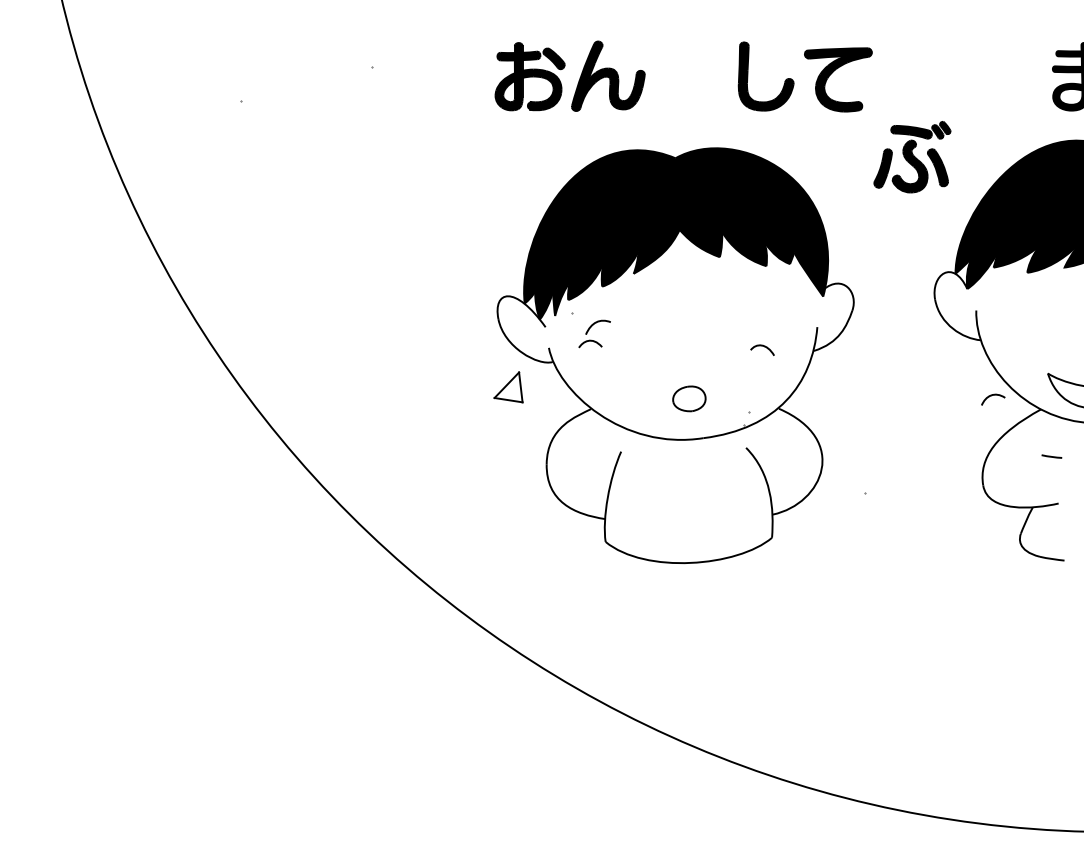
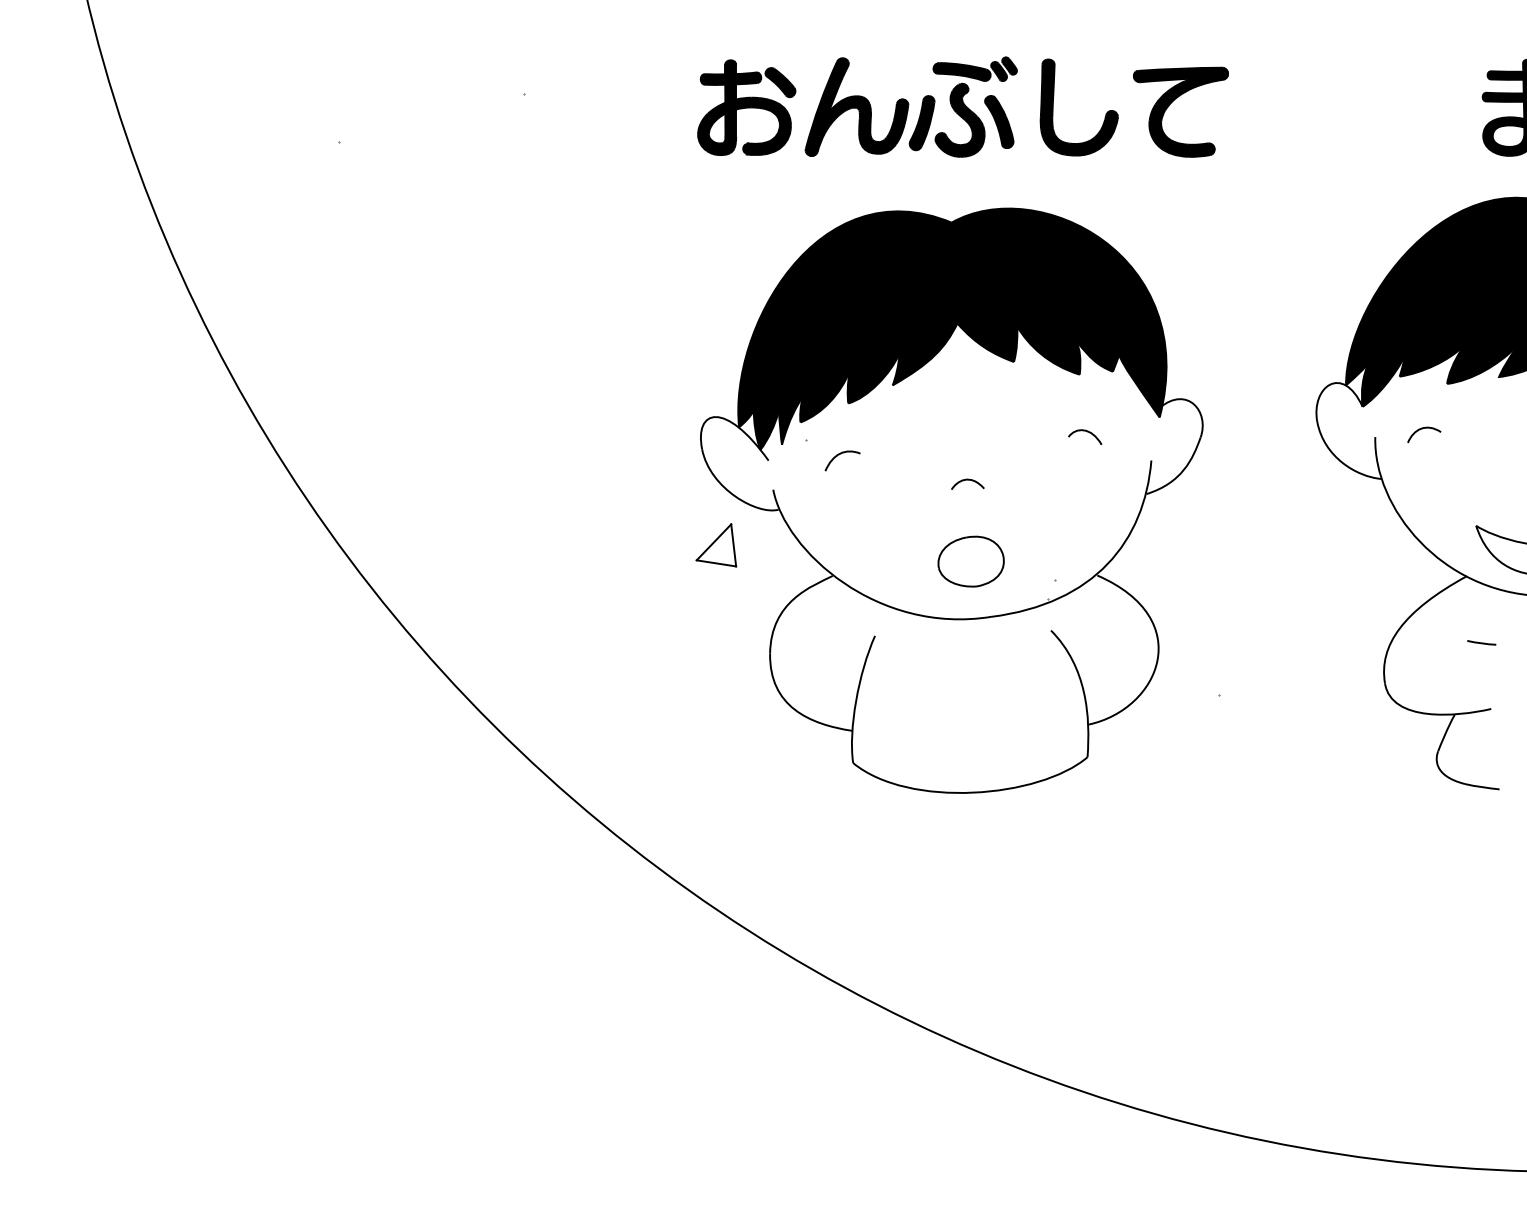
part: (911, 156) -> (962, 106), moved
curve: (590, 341) -> (967, 480), moved
curve: (764, 347) -> (1087, 432), moved
curve: (992, 395) -> (1422, 429), moved
part: (688, 398) -> (970, 561), size x1.43

